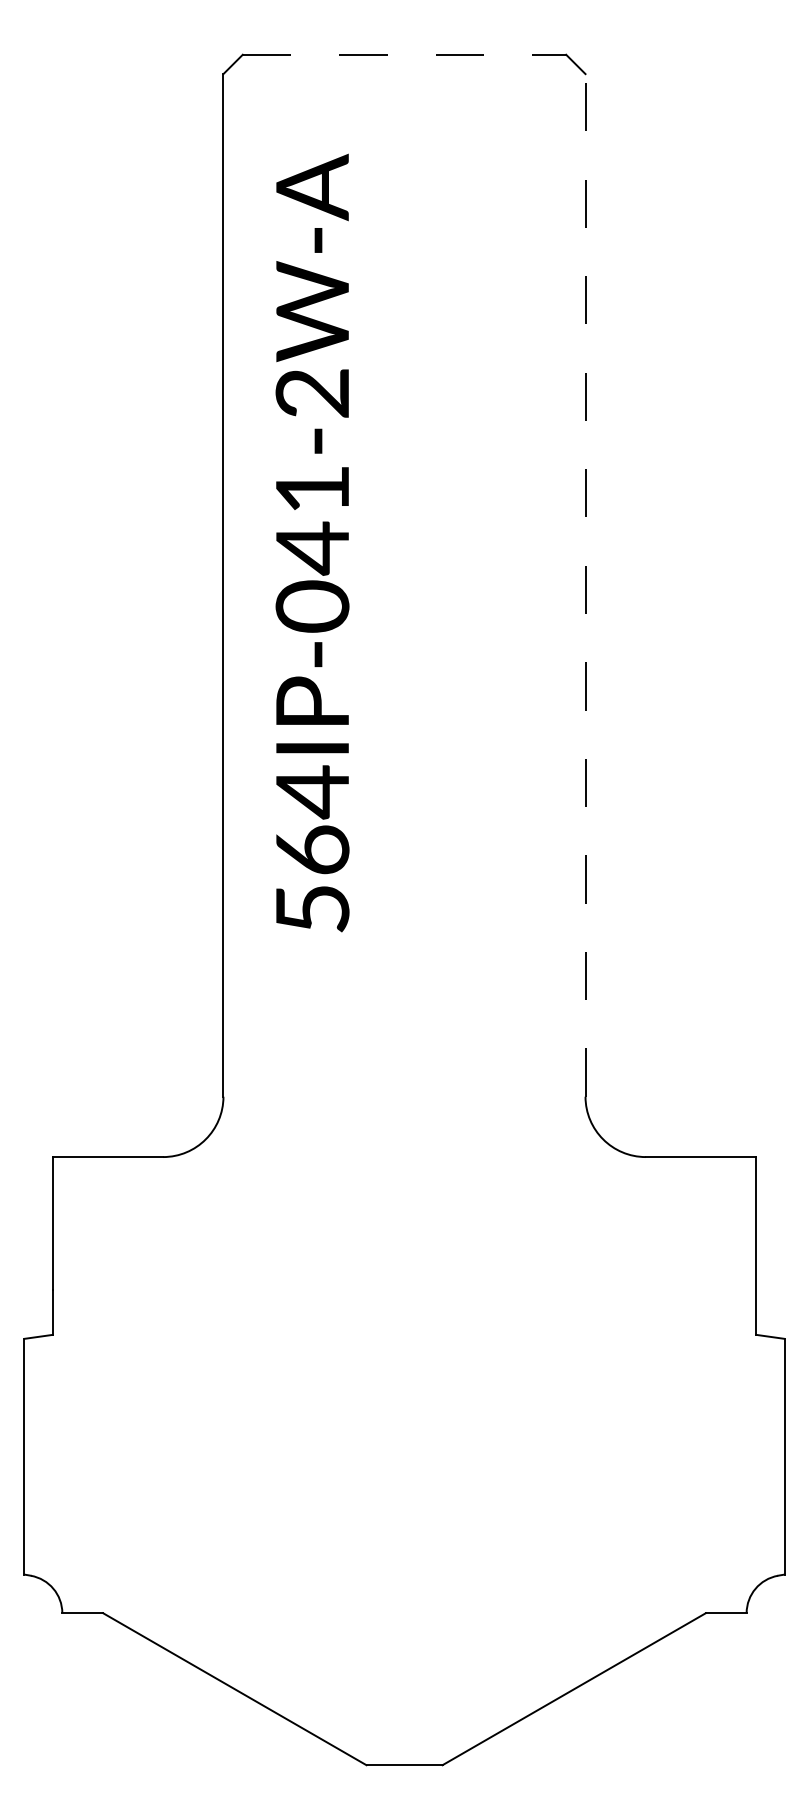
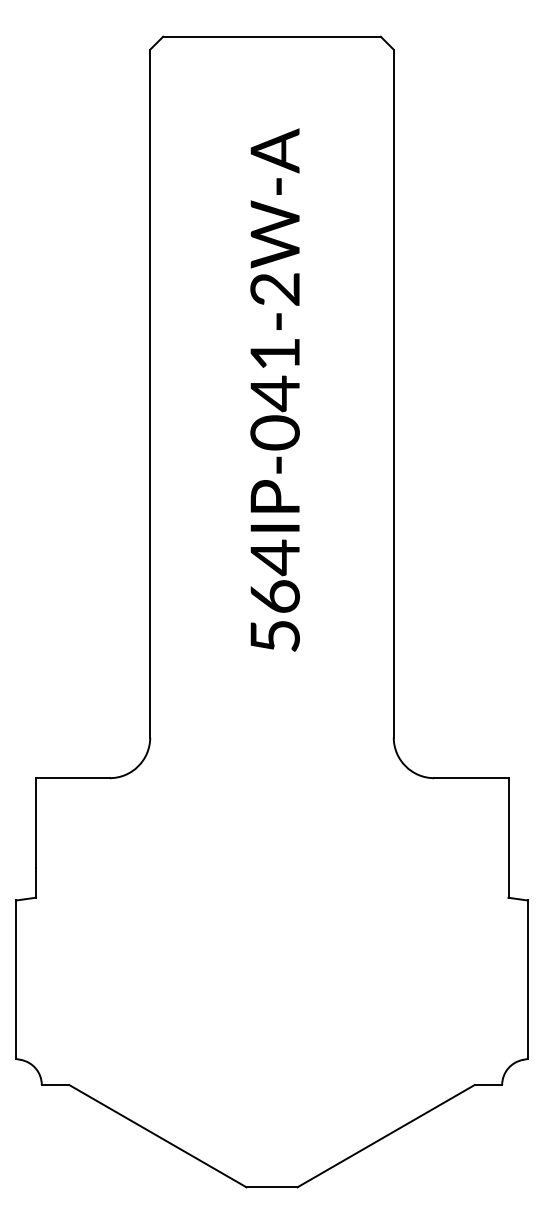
line: (403, 54) -> (271, 36), dashed -> solid
text: (311, 542) -> (274, 389), moved
line: (585, 585) -> (393, 393), dashed -> solid

